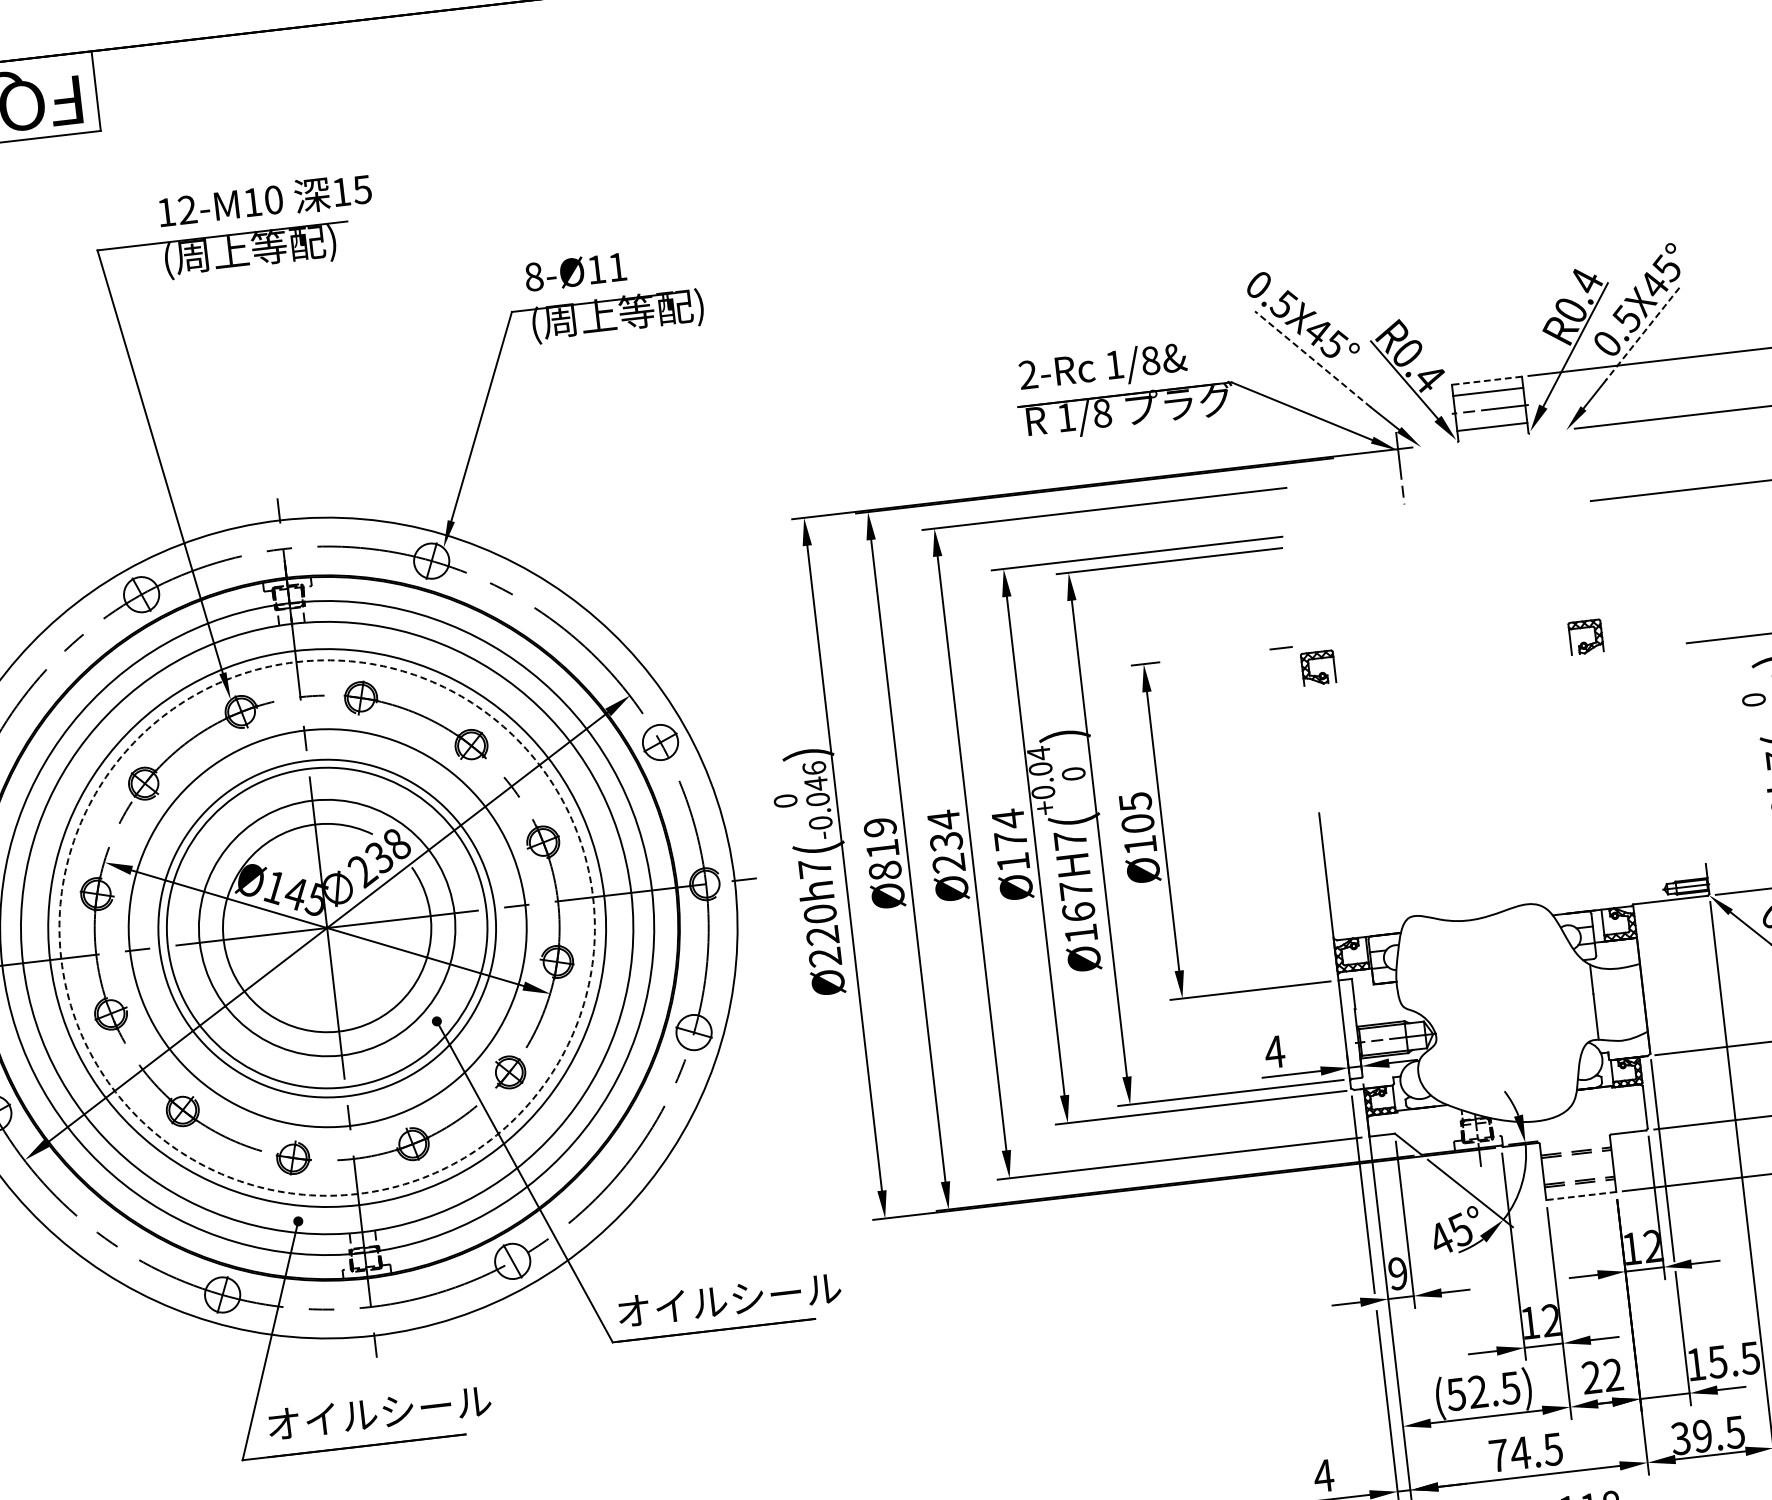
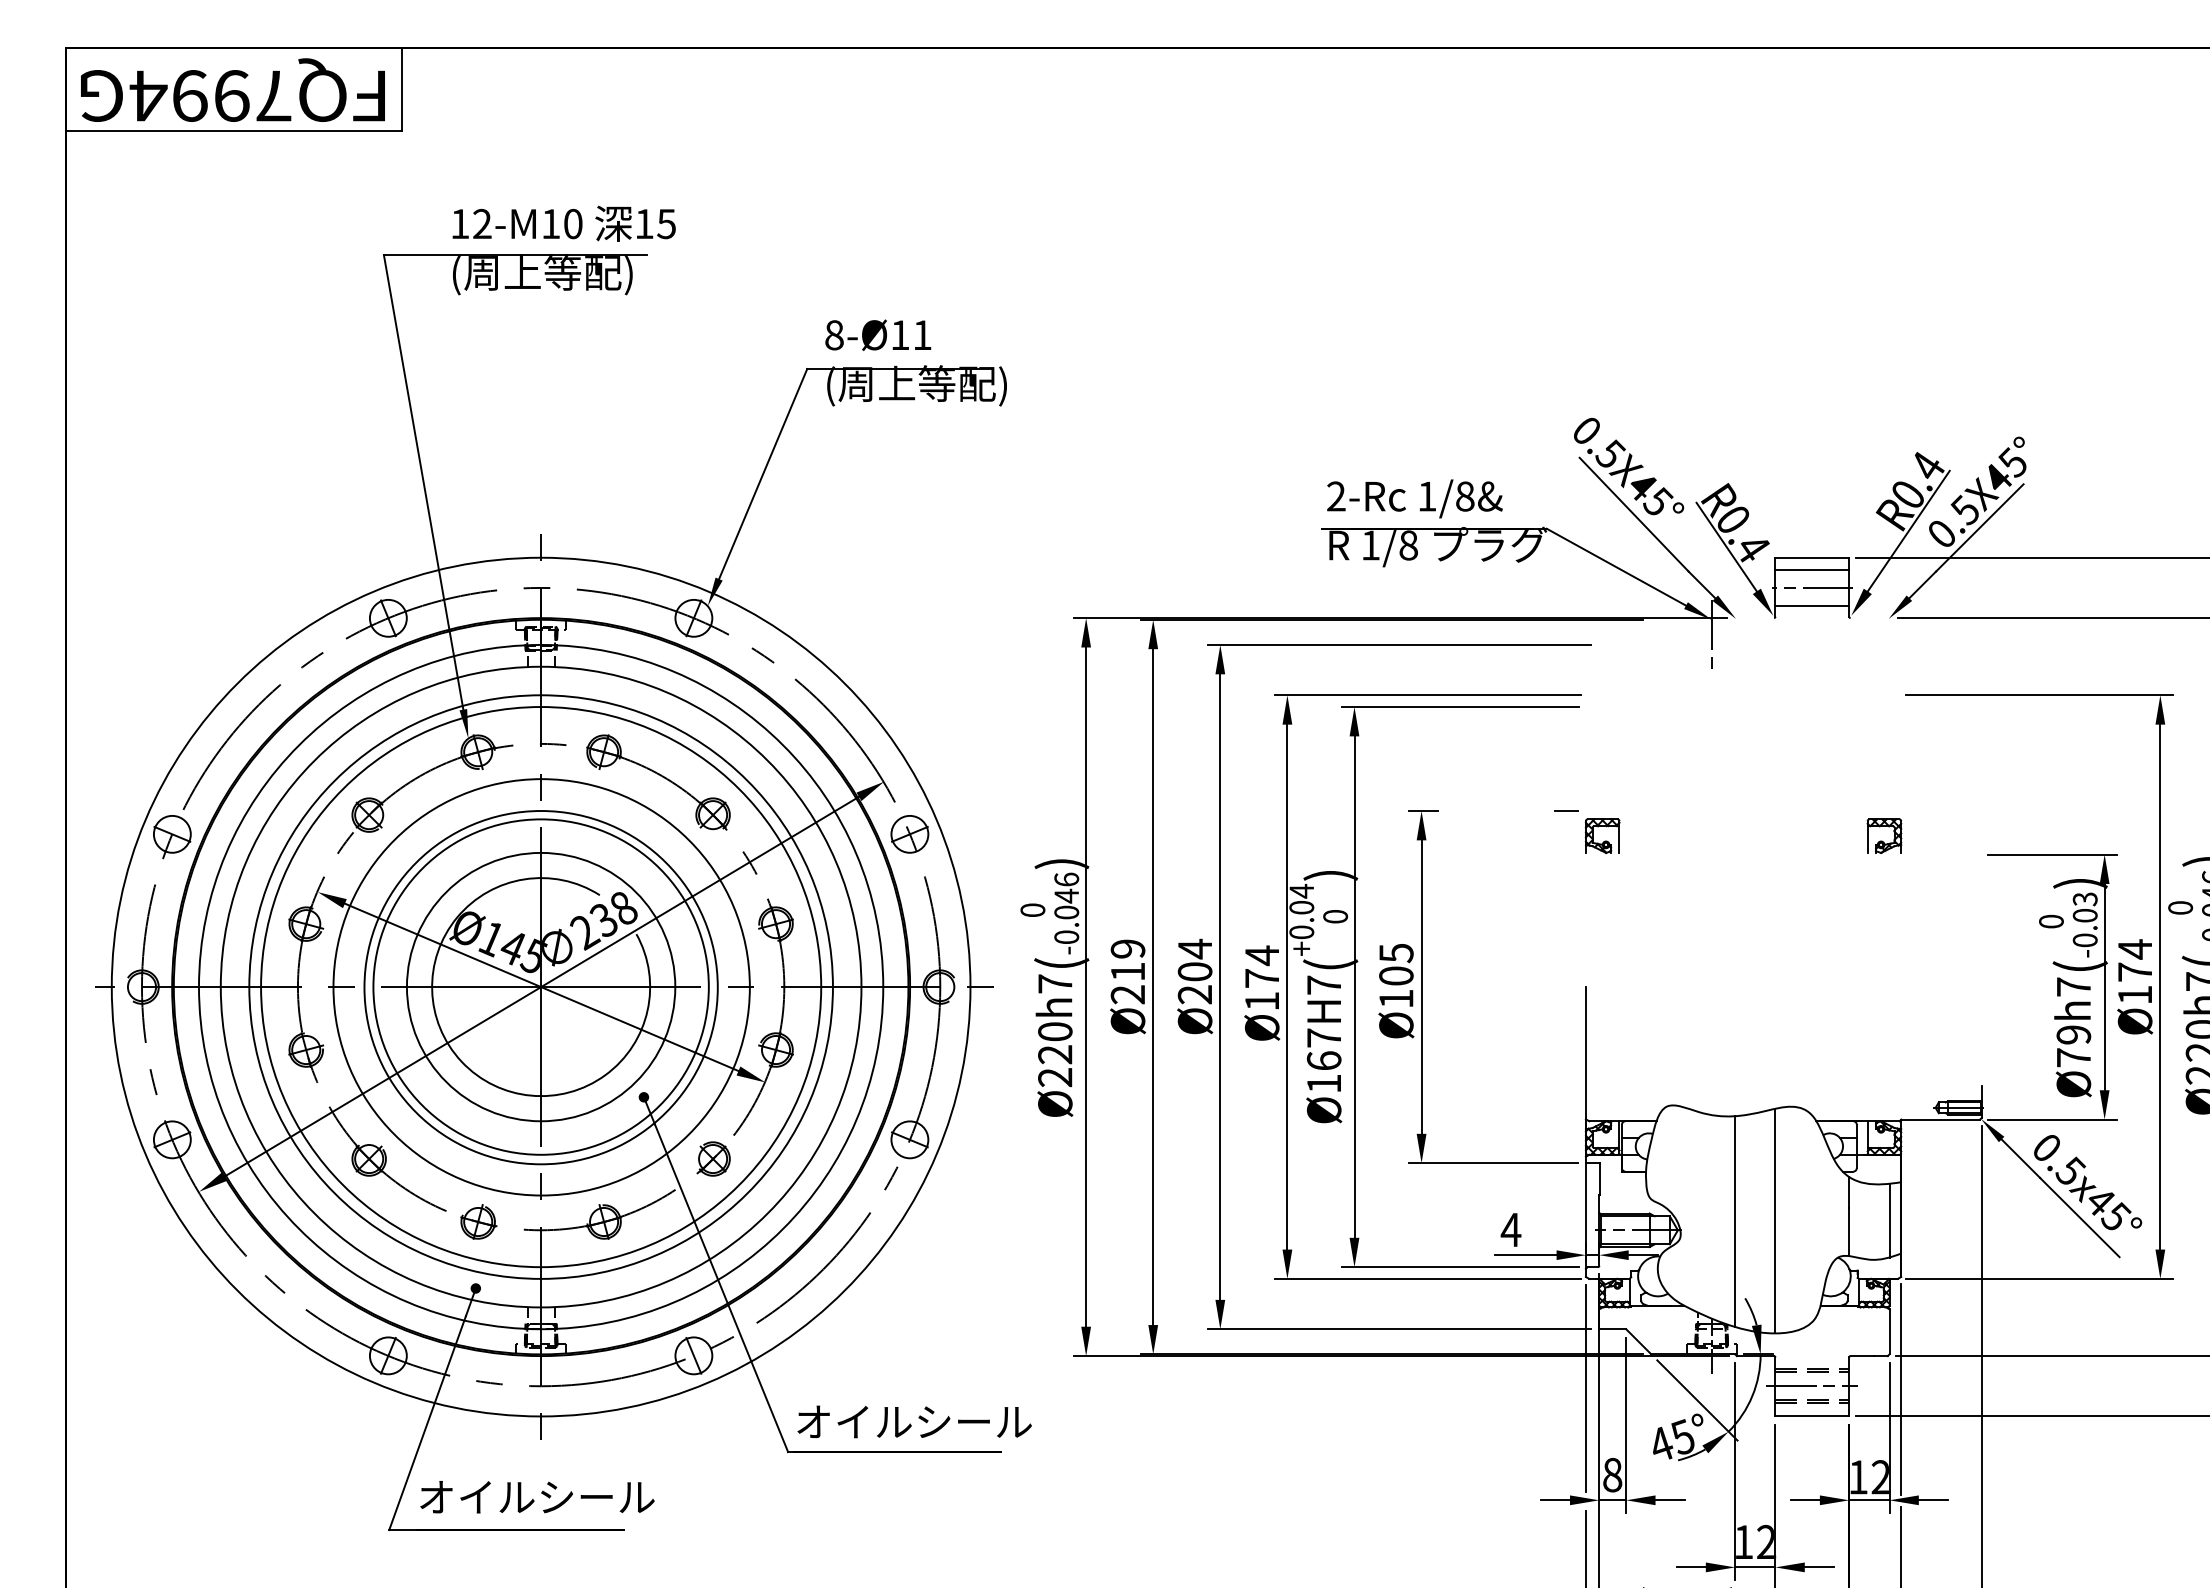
line: (1642, 333) -> (1979, 527), dashed -> solid
line: (1313, 359) -> (1634, 514), dashed -> solid
line: (1487, 380) -> (1812, 557), dashed -> solid
text: (945, 841) -> (1194, 971), Ø234 -> Ø204
text: (884, 870) -> (1127, 994), Ø819 -> Ø219
circle: (327, 928) -> (541, 987), dashed -> solid
line: (1633, 1001) -> (1889, 1220), added
line: (1524, 1015) -> (1775, 1221), added
line: (1486, 1019) -> (1735, 1221), added
line: (1578, 1167) -> (1812, 1386), added
line: (1581, 1196) -> (1812, 1416), dashed -> solid
text: (1397, 1273) -> (1612, 1474), 9 -> 8

